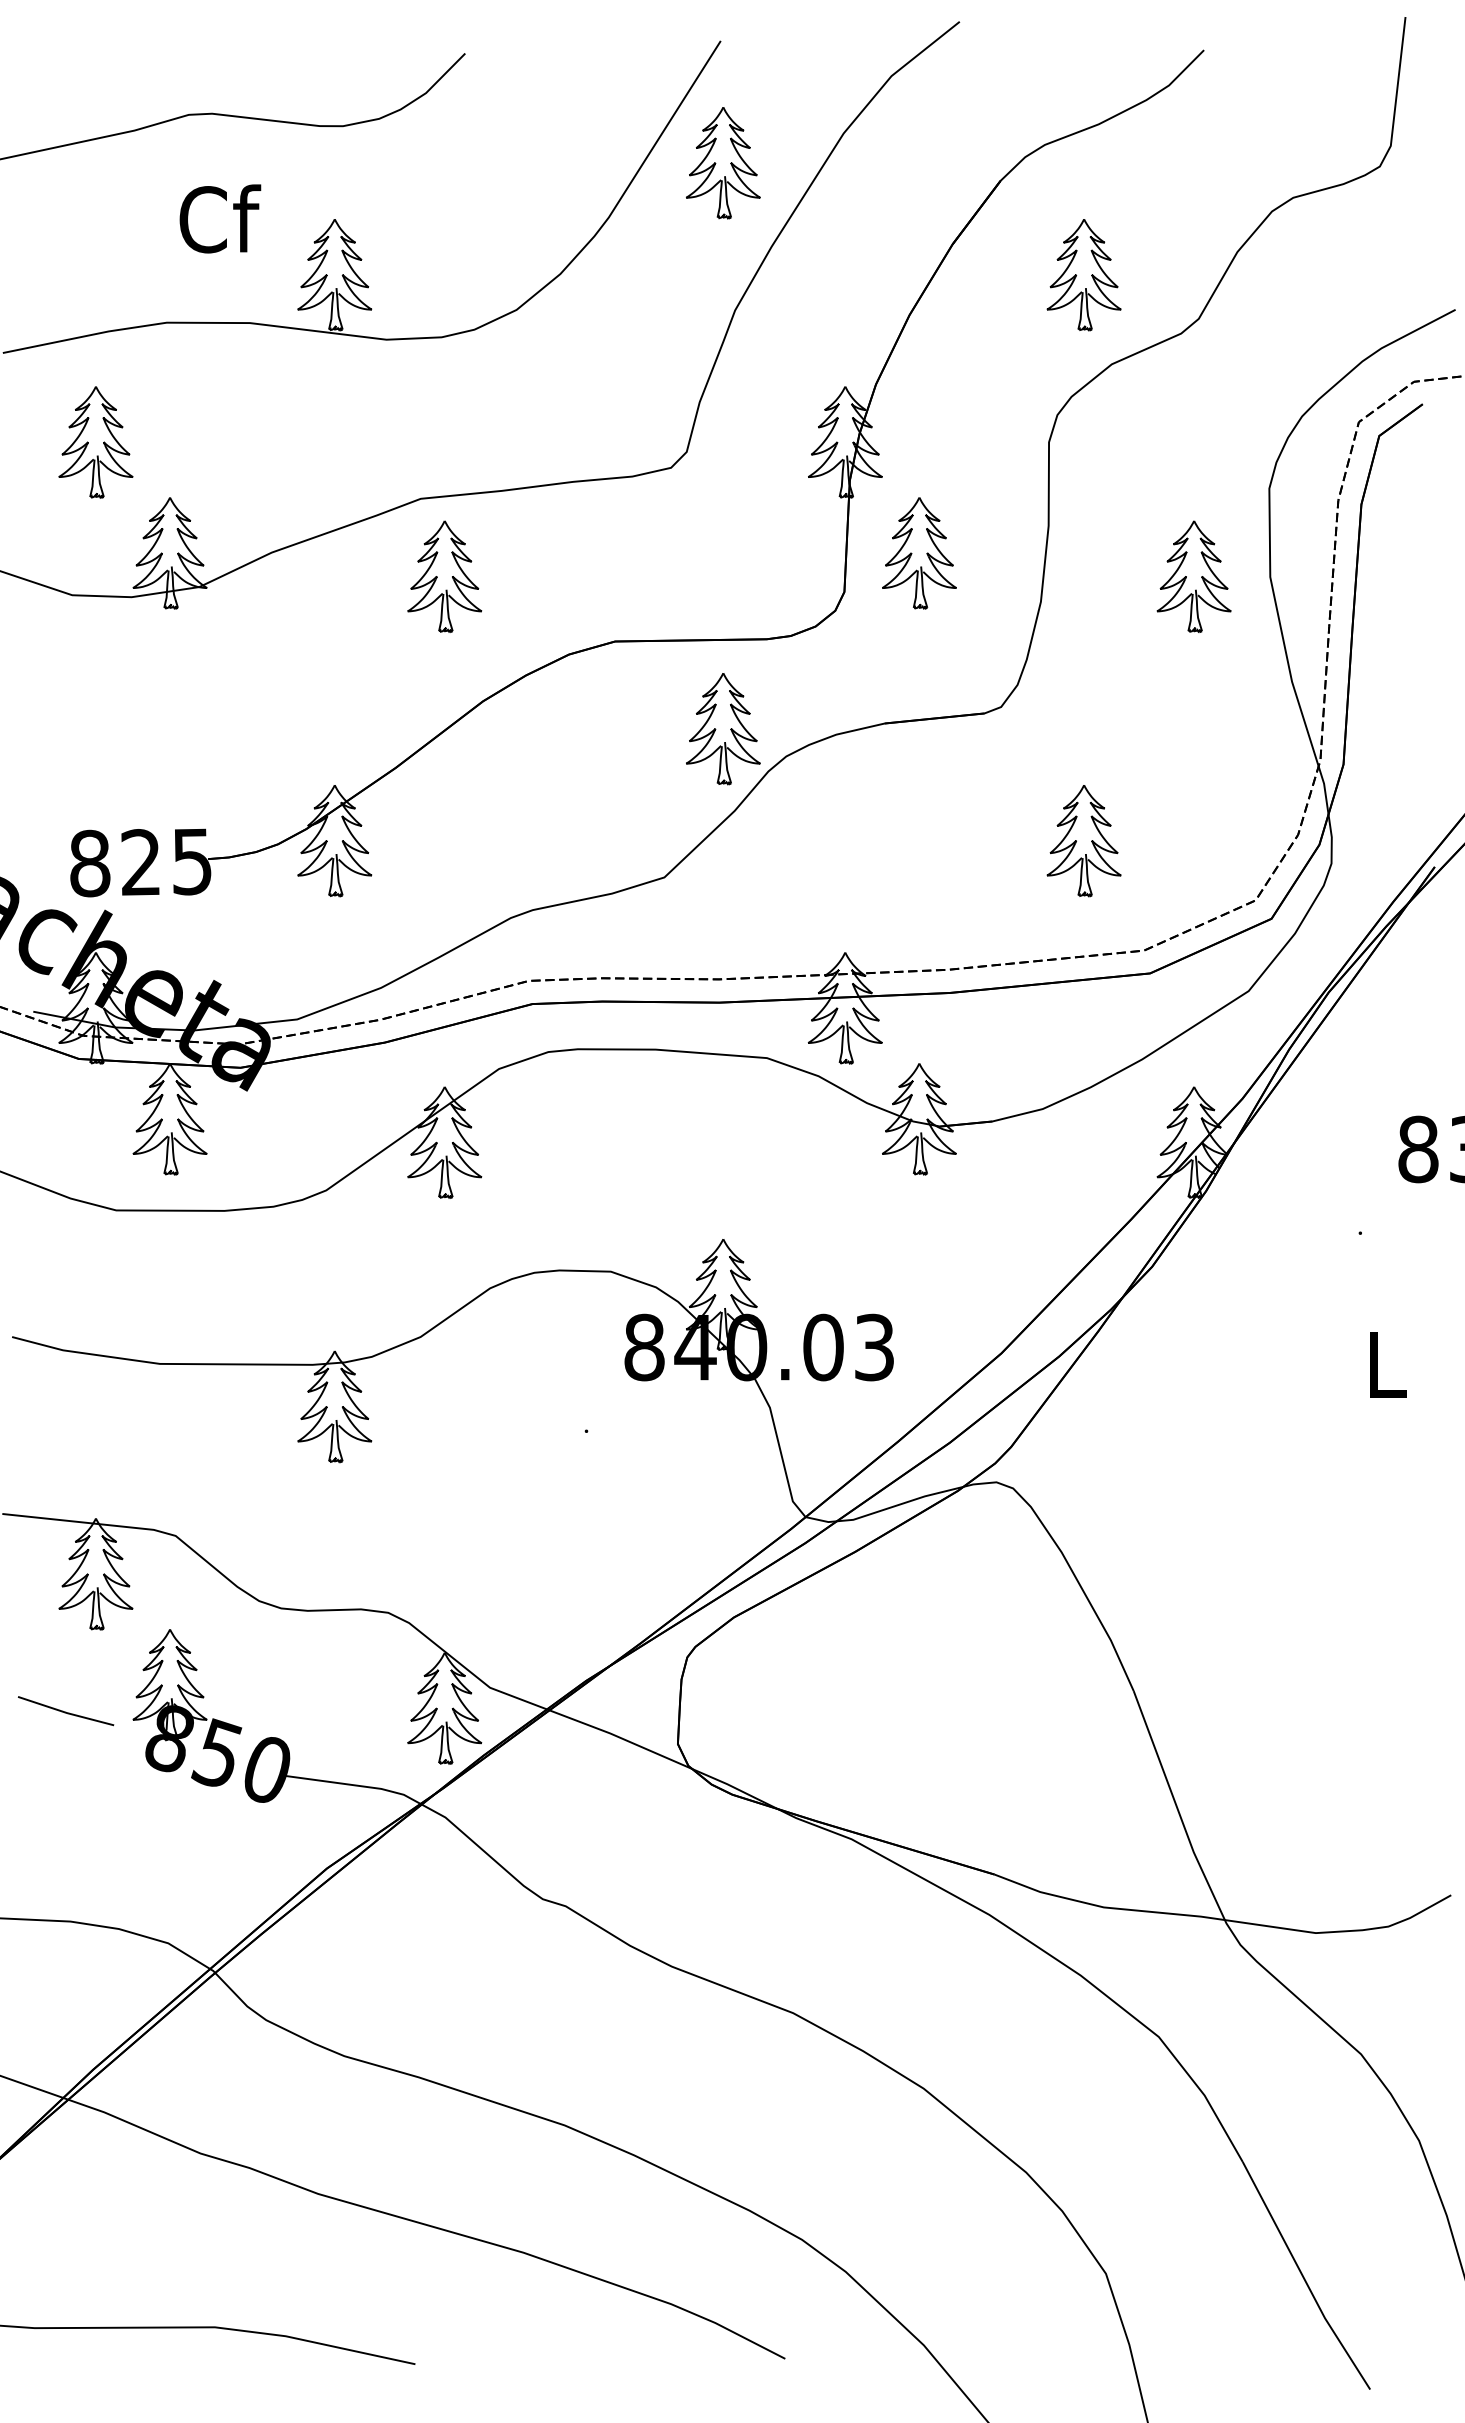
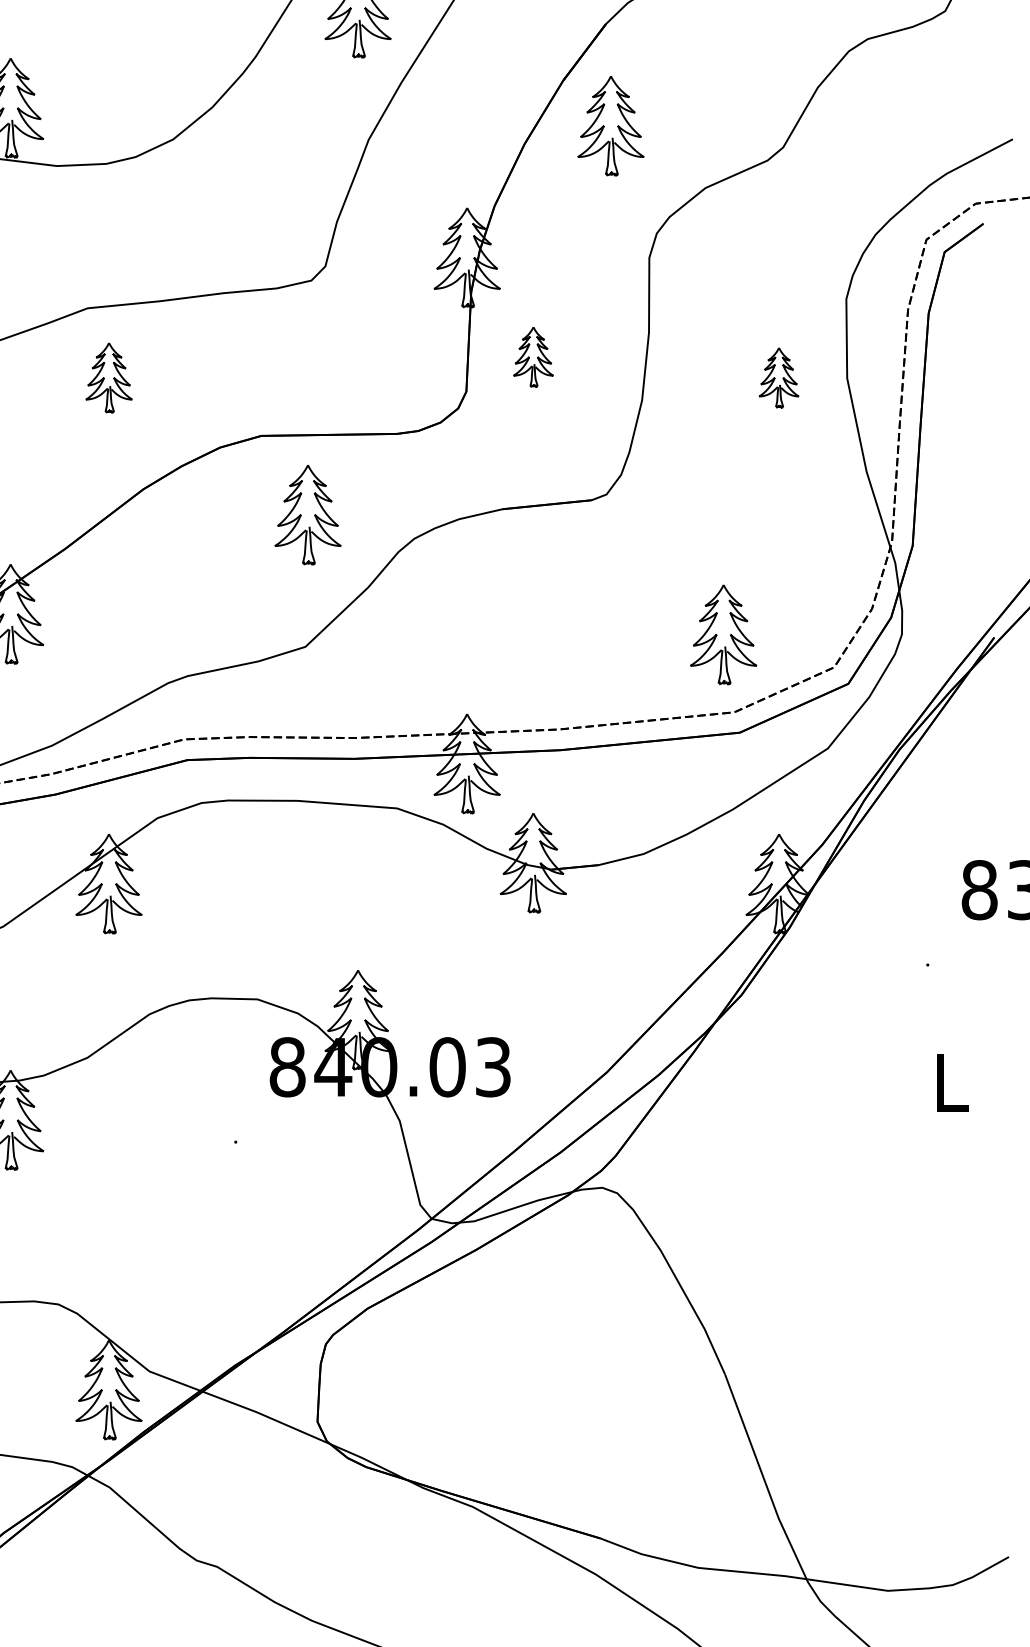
part: (1083, 275) -> (610, 126), moved
part: (919, 553) -> (533, 357), size x0.6
part: (444, 576) -> (108, 377), size x0.7
part: (1193, 576) -> (778, 377), size x0.6
part: (723, 729) -> (308, 515), moved
part: (1083, 841) -> (723, 635), moved

